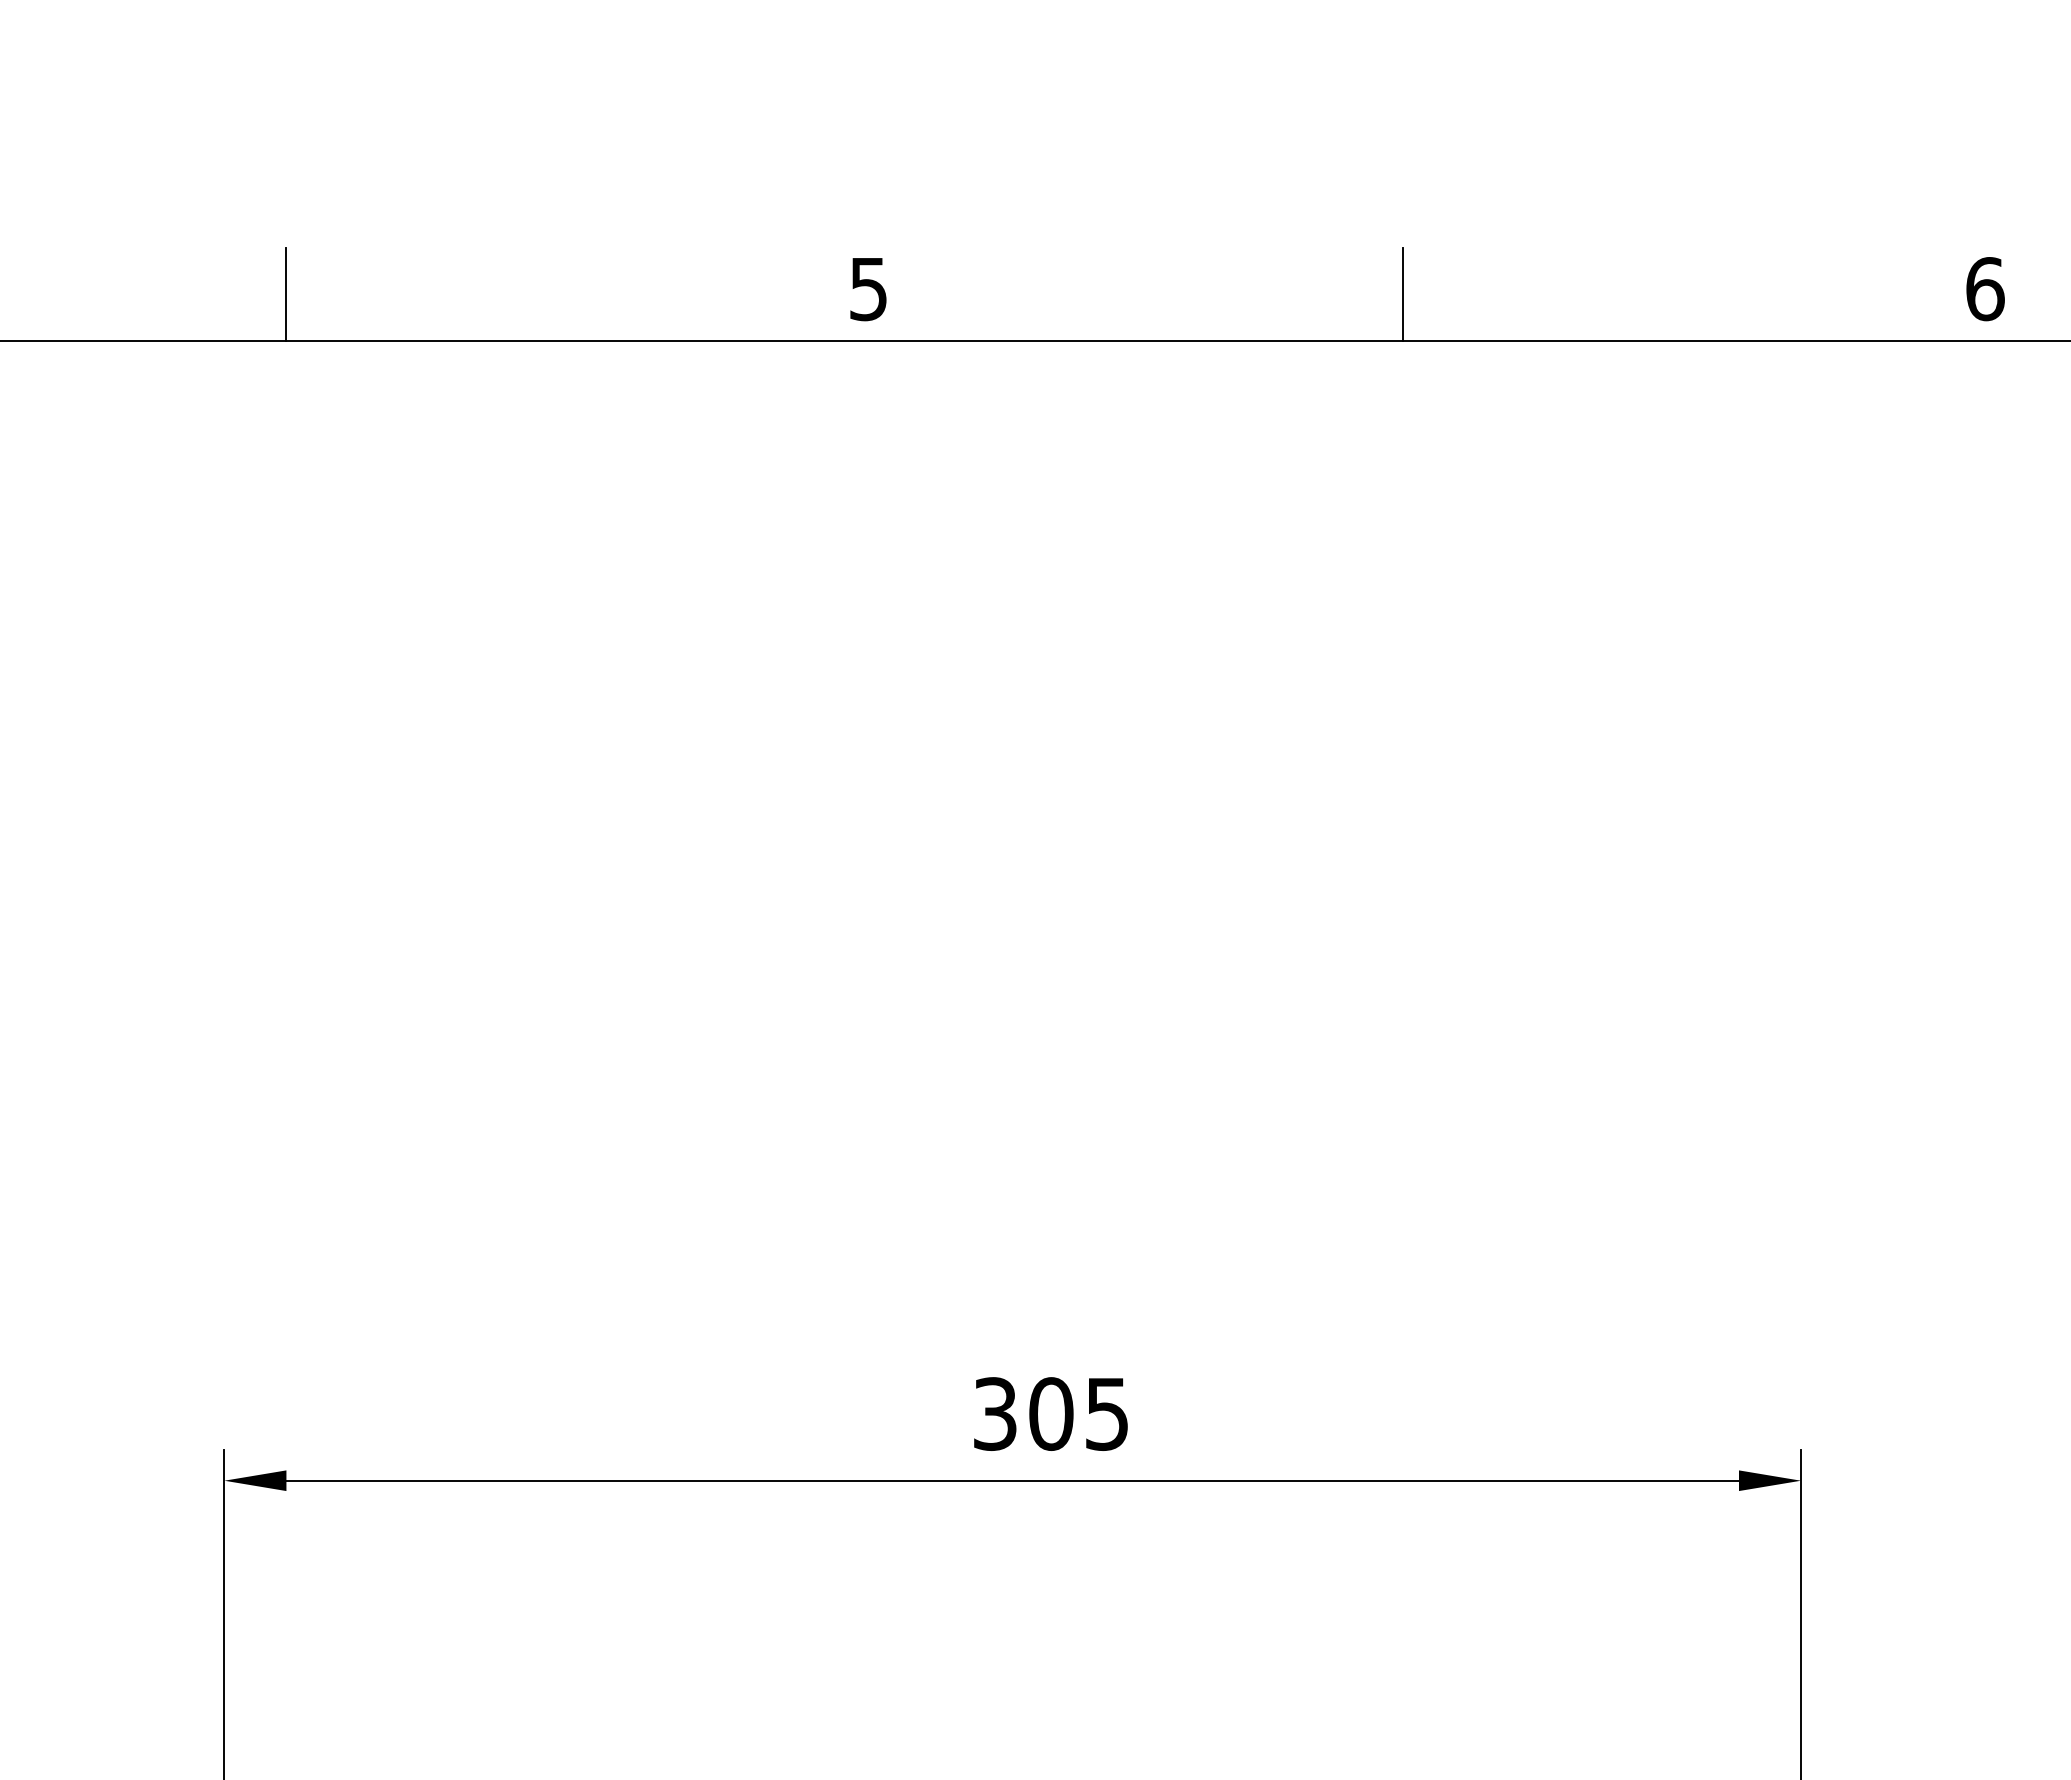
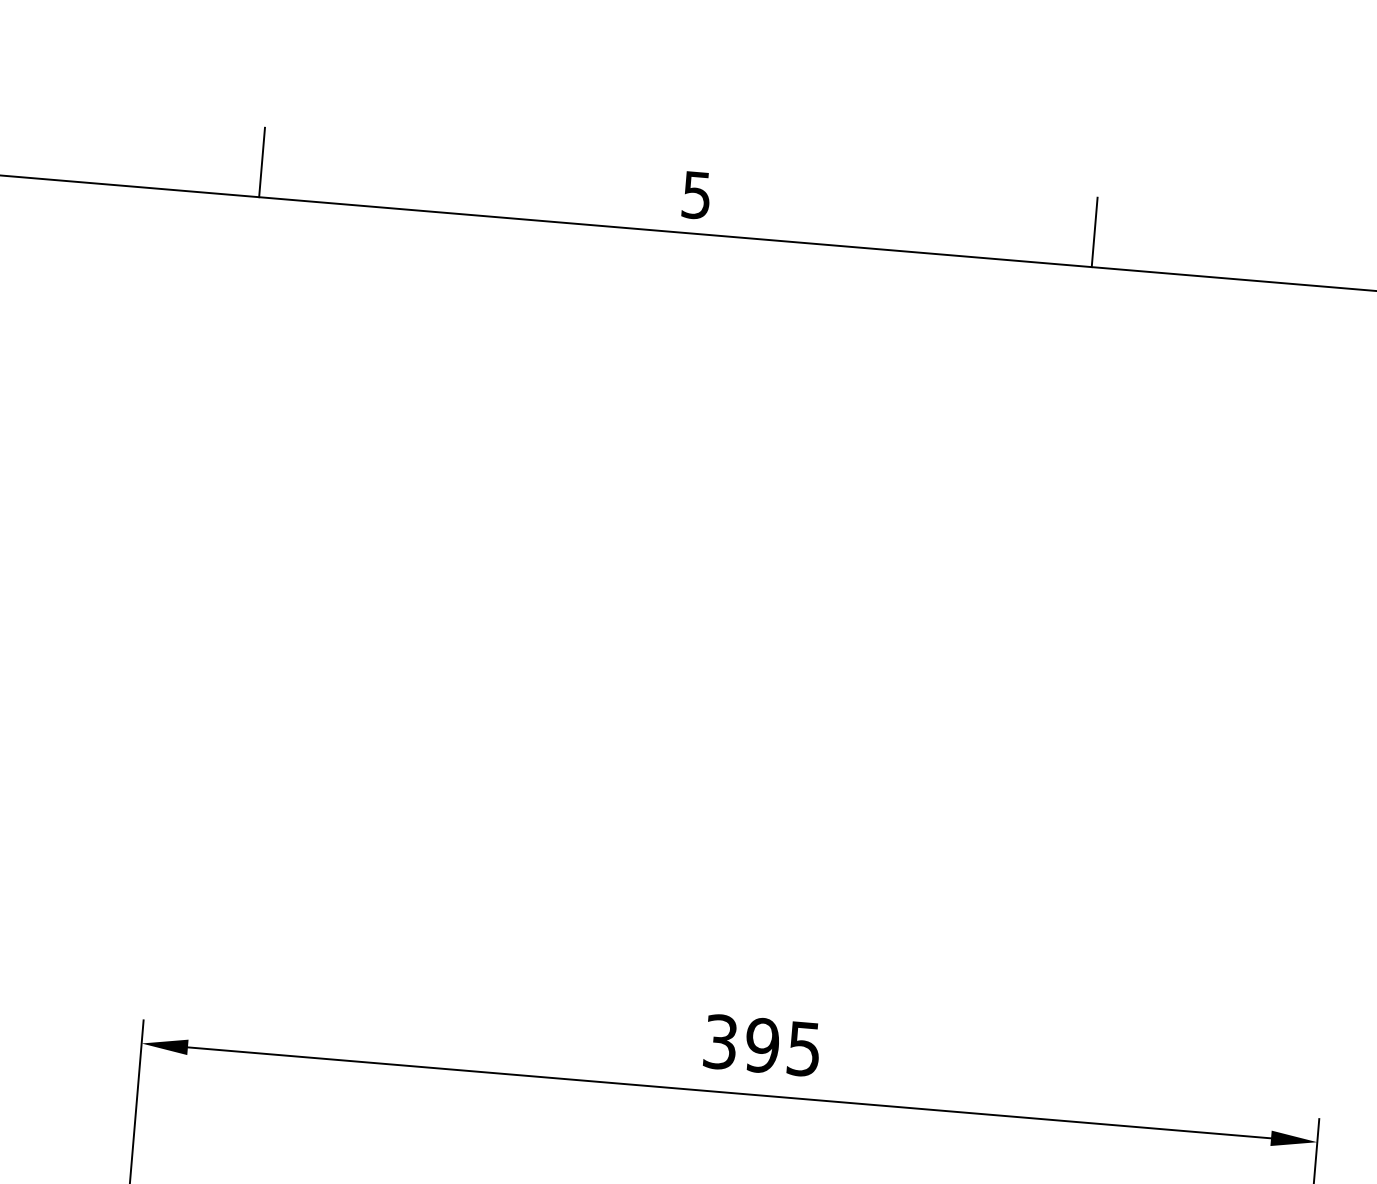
text: (1051, 1413) -> (762, 1045), 305 -> 395

